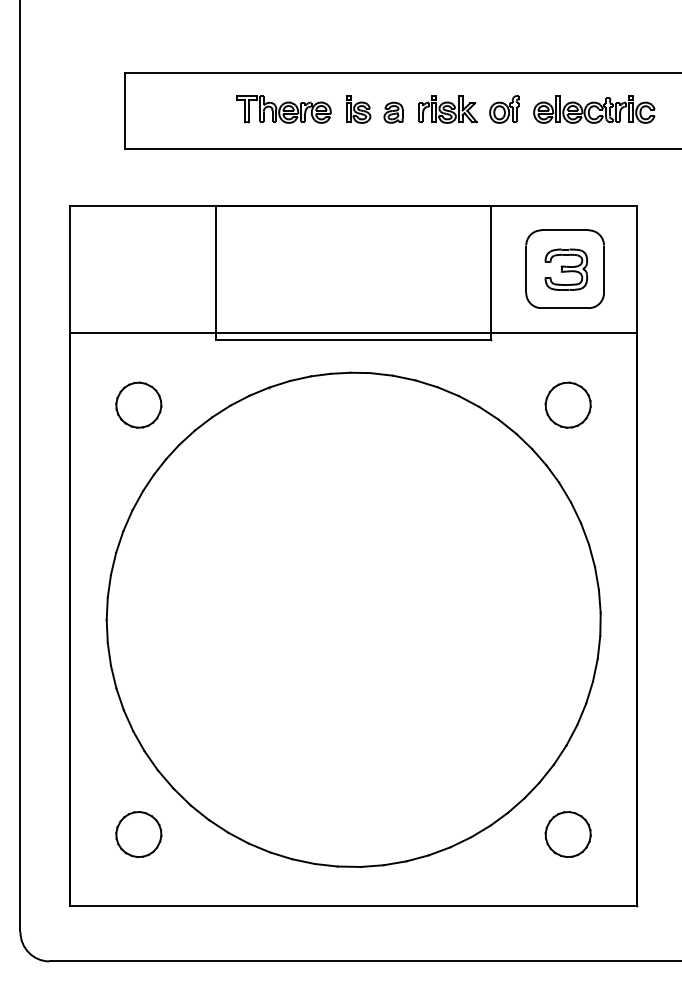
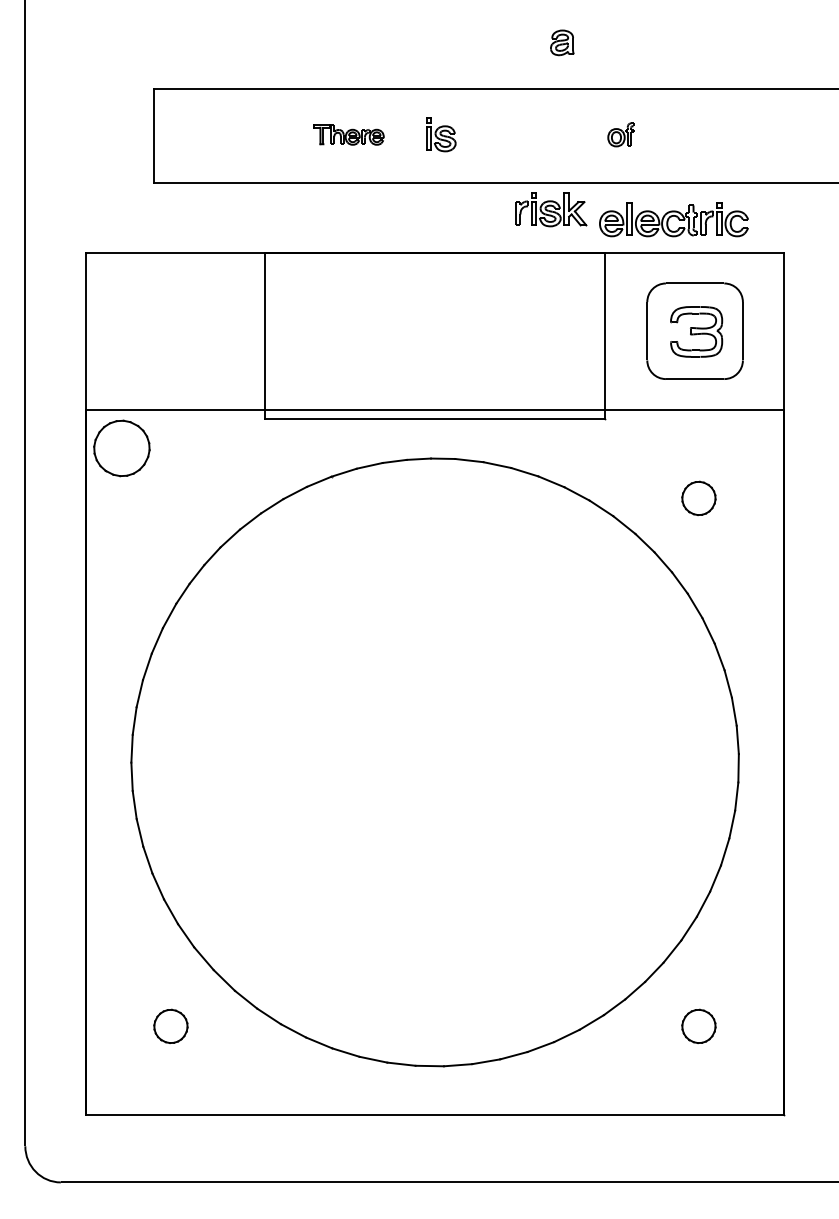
part: (283, 109) -> (348, 134), size x0.6
part: (448, 109) -> (551, 209), moved
part: (504, 109) -> (620, 134), size x0.7
part: (593, 109) -> (673, 219), moved
part: (393, 112) -> (562, 42), moved
part: (138, 405) -> (121, 448), moved
part: (567, 405) -> (698, 498), size x0.6
part: (138, 834) -> (170, 1026), size x0.6
part: (567, 834) -> (698, 1026), size x0.6

